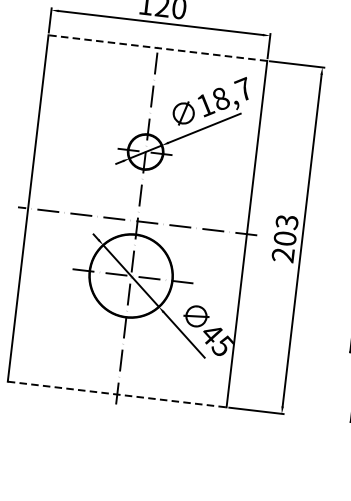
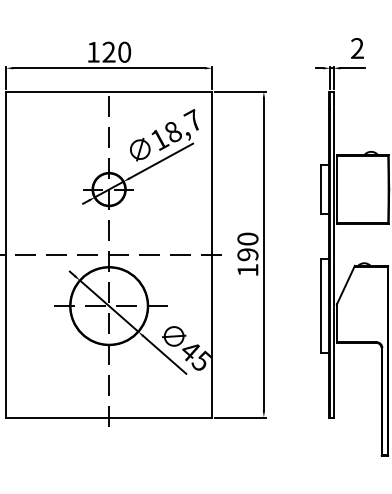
line: (158, 47) -> (109, 91), dashed -> solid
text: (284, 238) -> (247, 254), 203 -> 190
line: (117, 394) -> (109, 417), dashed -> solid

